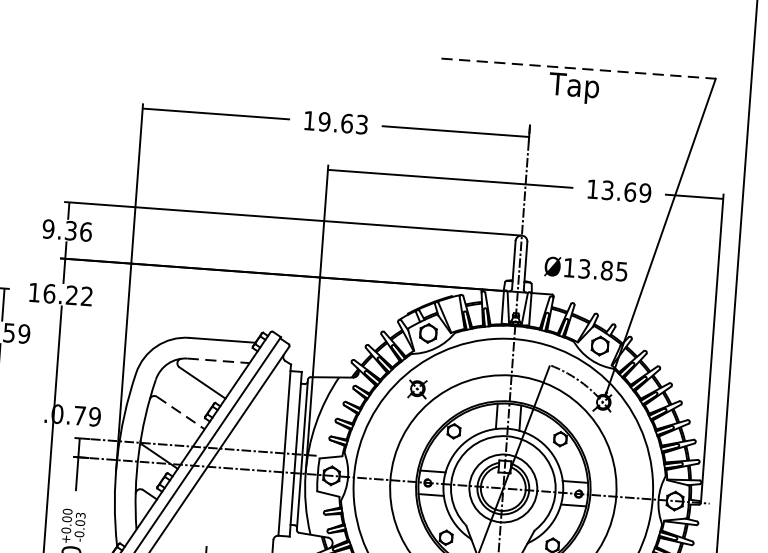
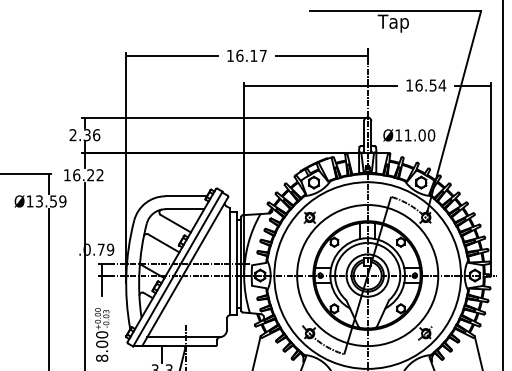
line: (578, 69) -> (395, 11), dashed -> solid
text: (343, 122) -> (251, 55), 19.63 -> 16.17
text: (626, 191) -> (430, 85), 13.69 -> 16.54
text: (47, 229) -> (72, 135), 9.36 -> 2.36
text: (602, 270) -> (419, 135), Ø13.85 -> Ø11.00
line: (219, 361) -> (185, 209), dashed -> solid
line: (180, 413) -> (163, 243), dashed -> solid

